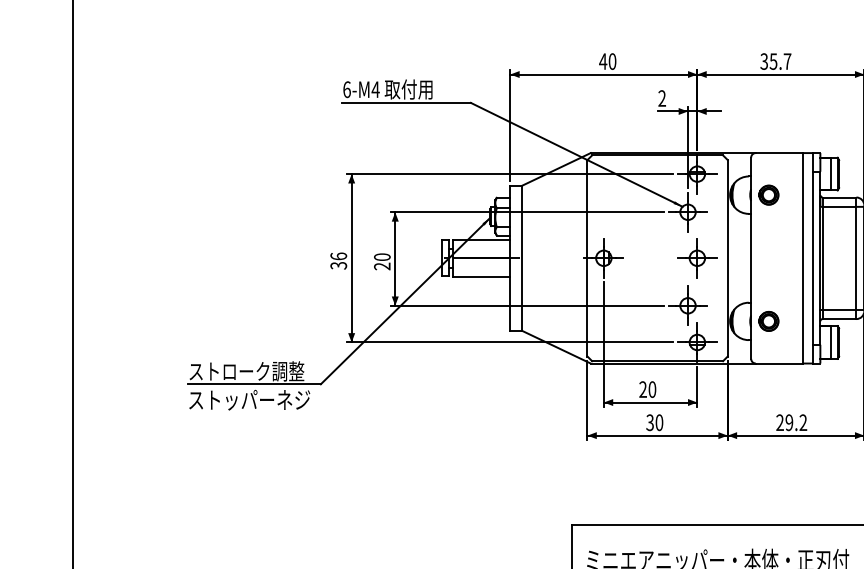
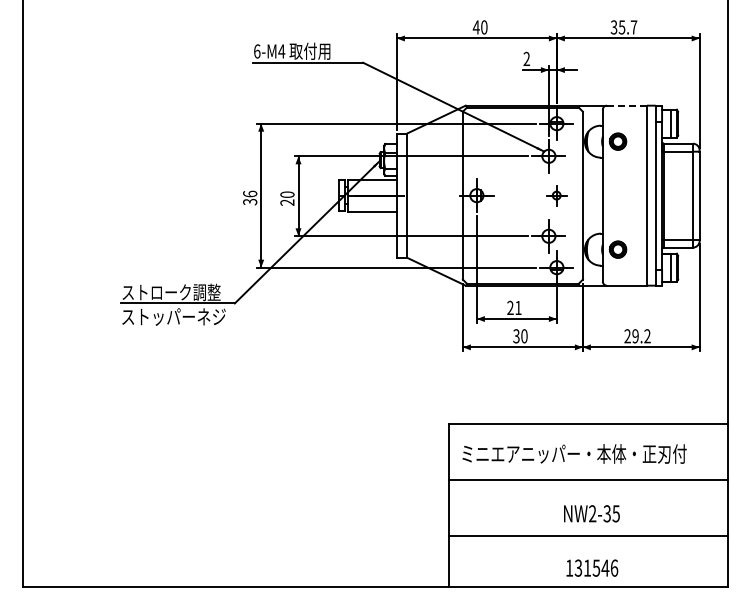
line: (778, 152) -> (626, 105), solid -> dashed
part: (696, 258) -> (556, 195), size x0.6
text: (652, 389) -> (518, 307), 20 -> 21

